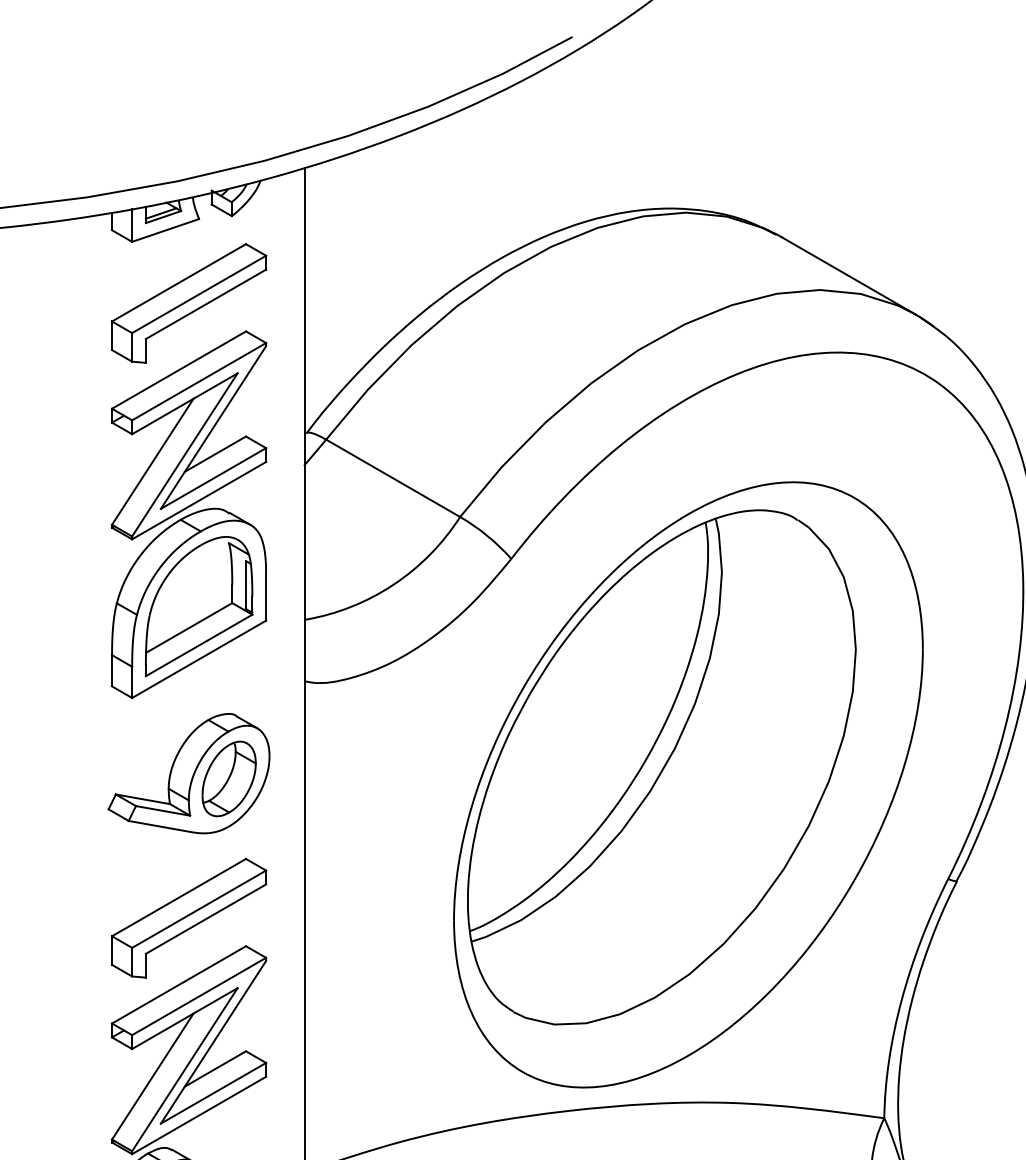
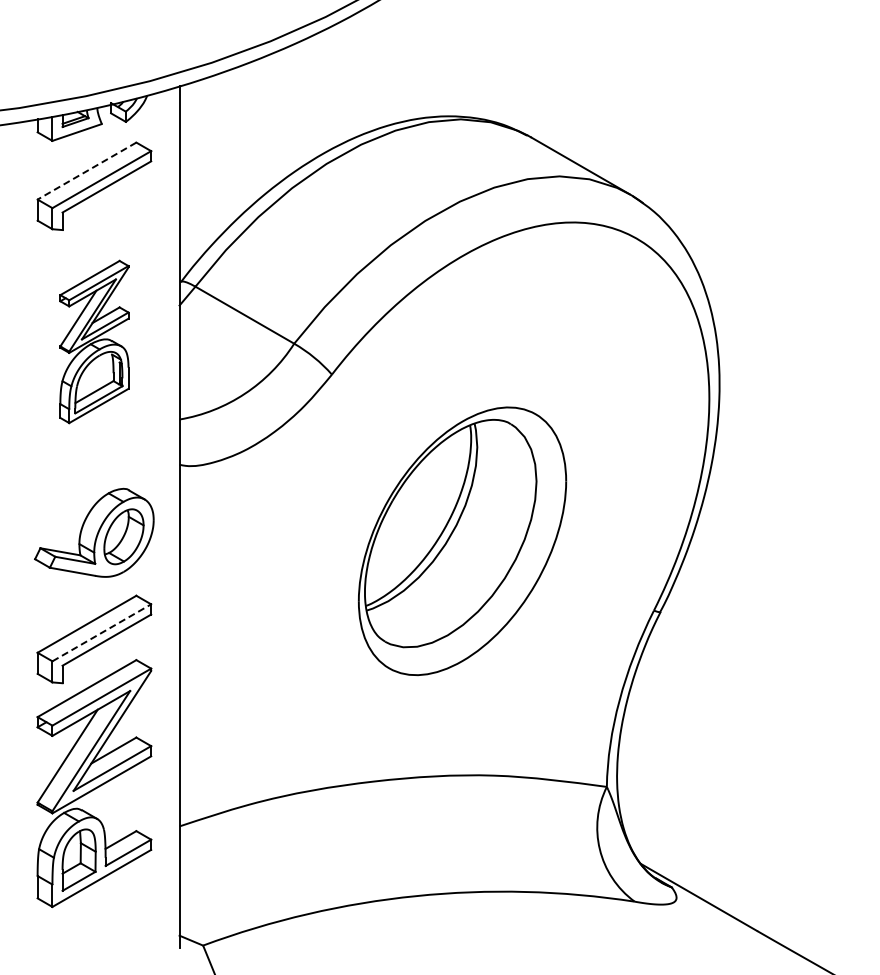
line: (178, 283) -> (86, 171), solid -> dashed
part: (189, 514) -> (94, 341), size x0.6
part: (688, 785) -> (462, 541), size x0.6
line: (200, 908) -> (102, 632), solid -> dashed

